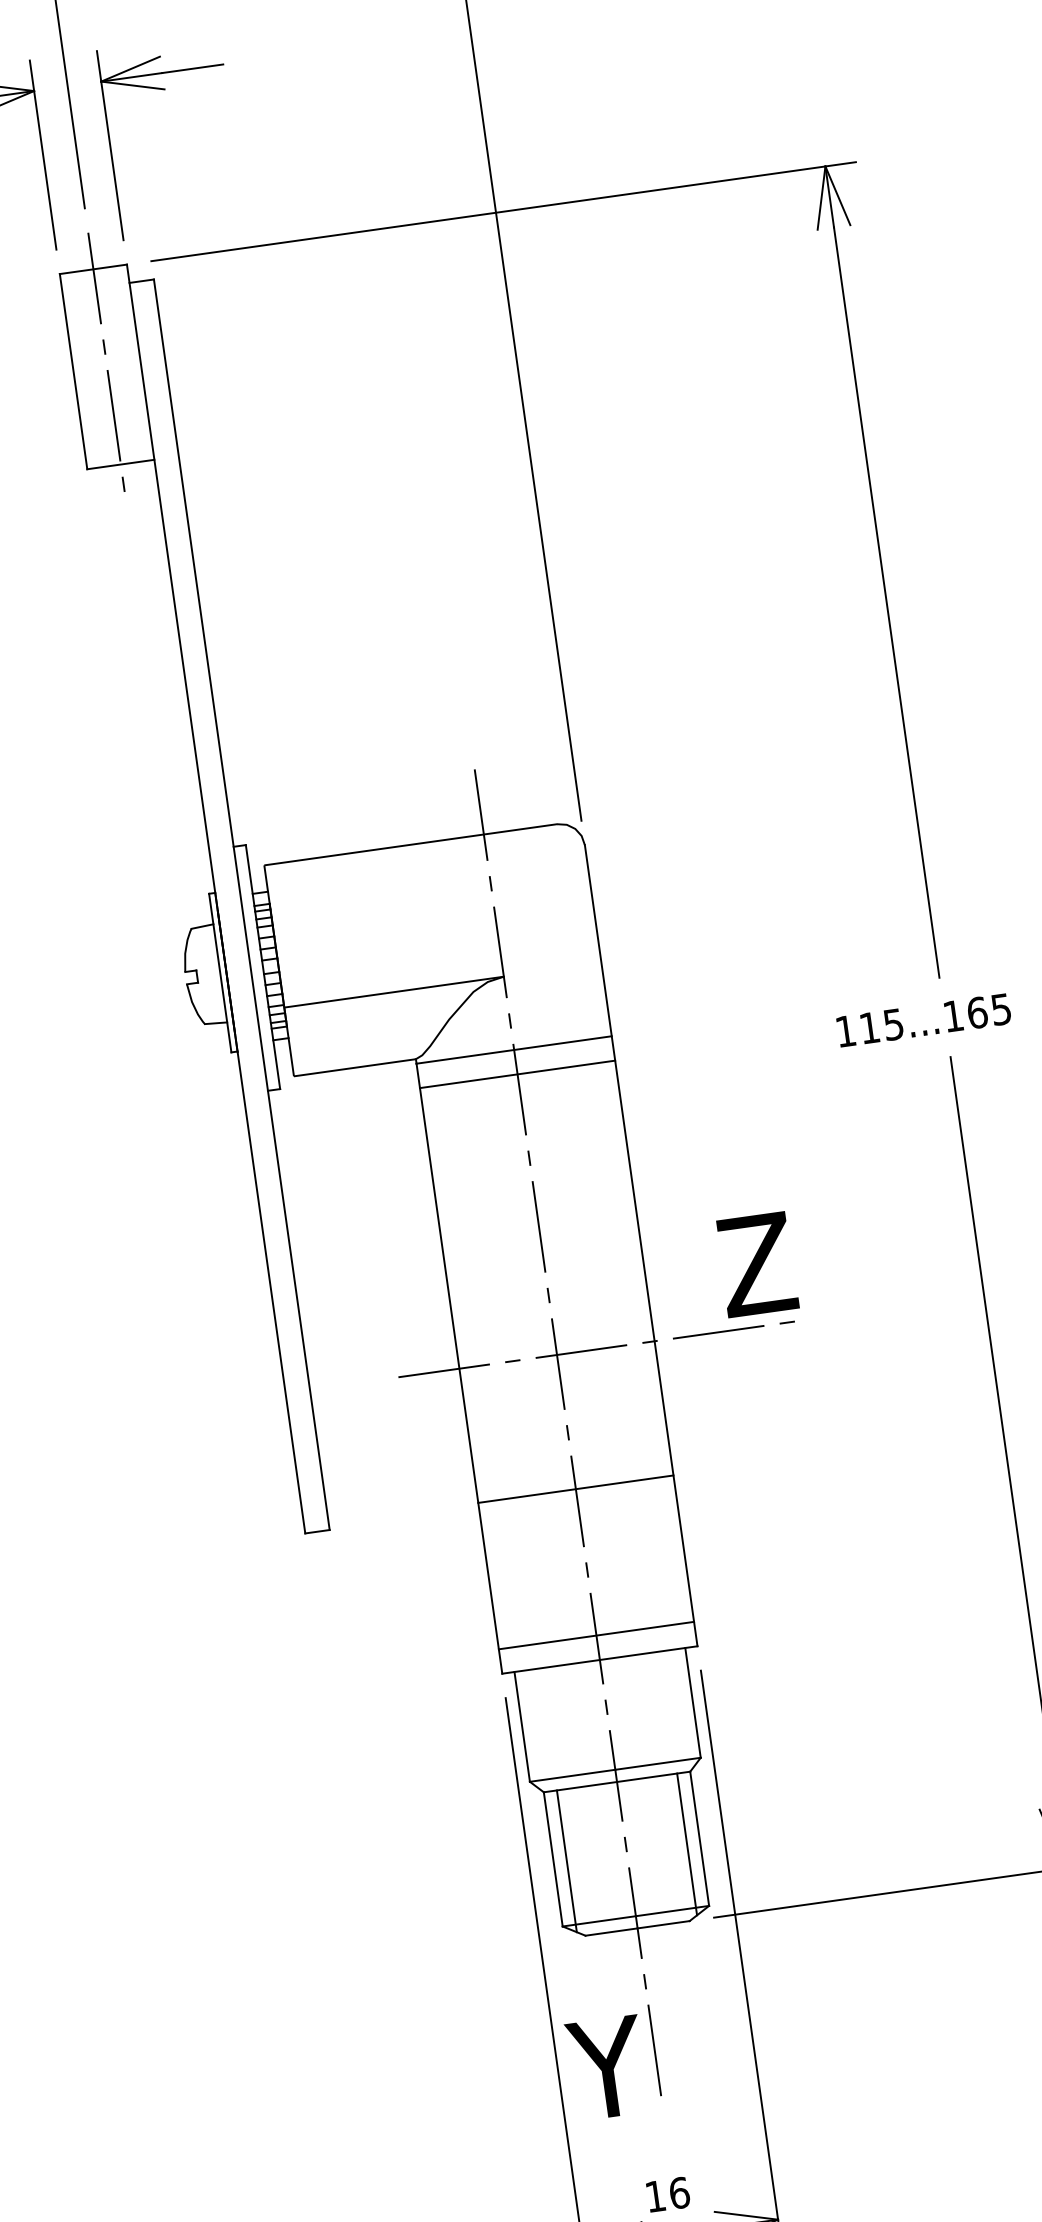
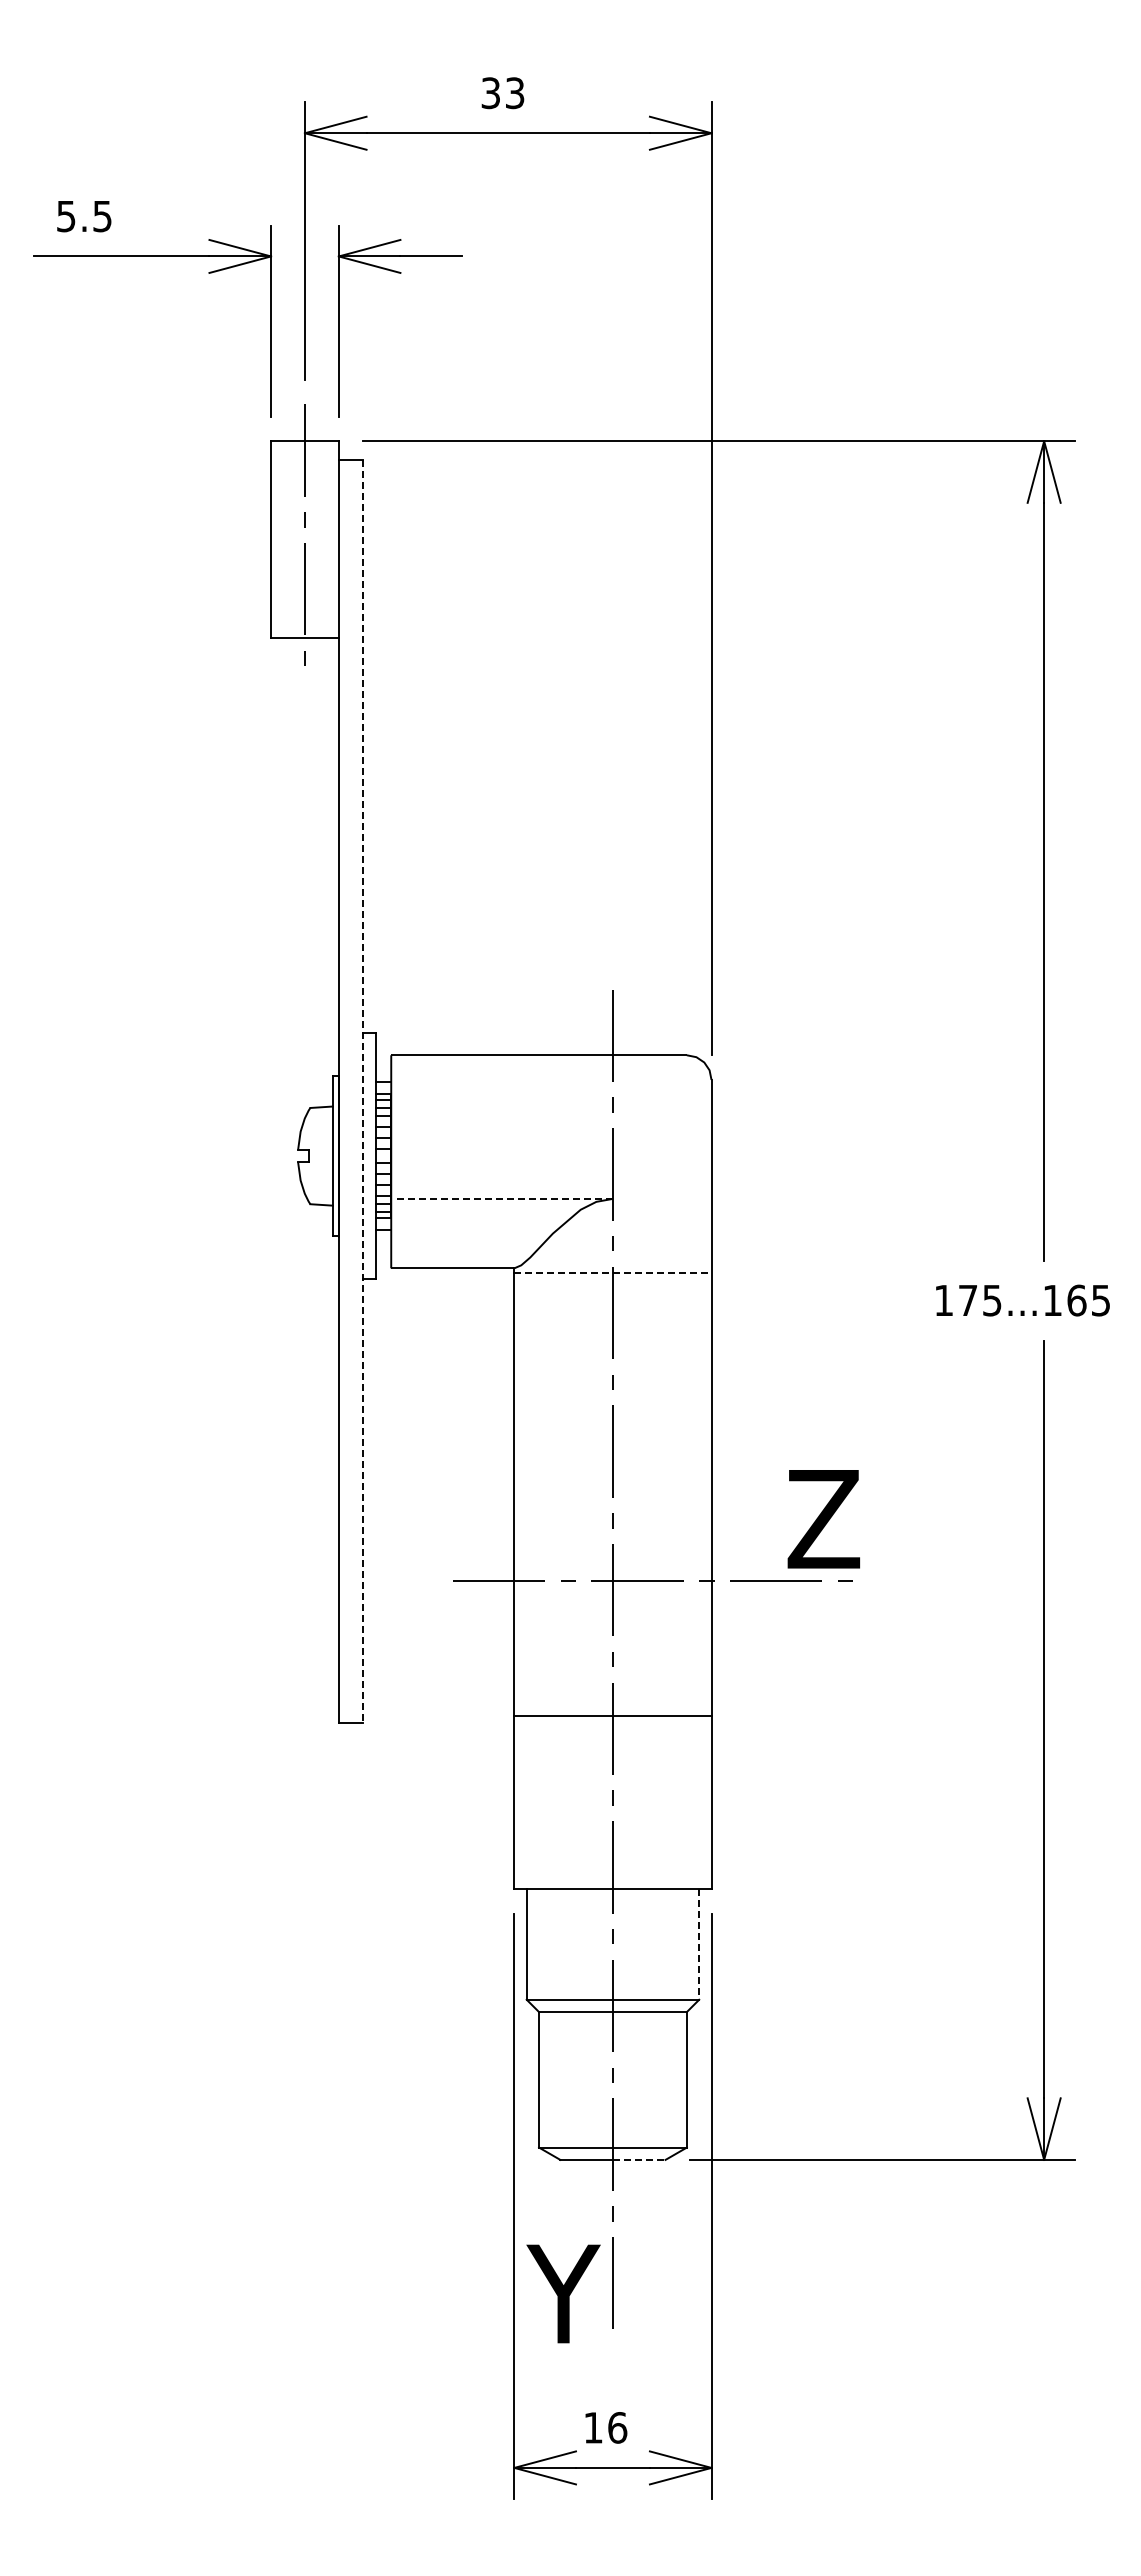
line: (241, 905) -> (363, 1091), solid -> dashed
line: (394, 991) -> (502, 1198), solid -> dashed
text: (869, 1028) -> (967, 1300), 115...165 -> 175...165
line: (513, 1049) -> (612, 1272), solid -> dashed
line: (517, 1074) -> (612, 1297), removed
line: (596, 1635) -> (612, 1864), removed
line: (693, 1703) -> (699, 1944), solid -> dashed
line: (686, 1844) -> (673, 2083), removed
line: (567, 1861) -> (552, 2083), removed
line: (663, 1924) -> (639, 2159), solid -> dashed

